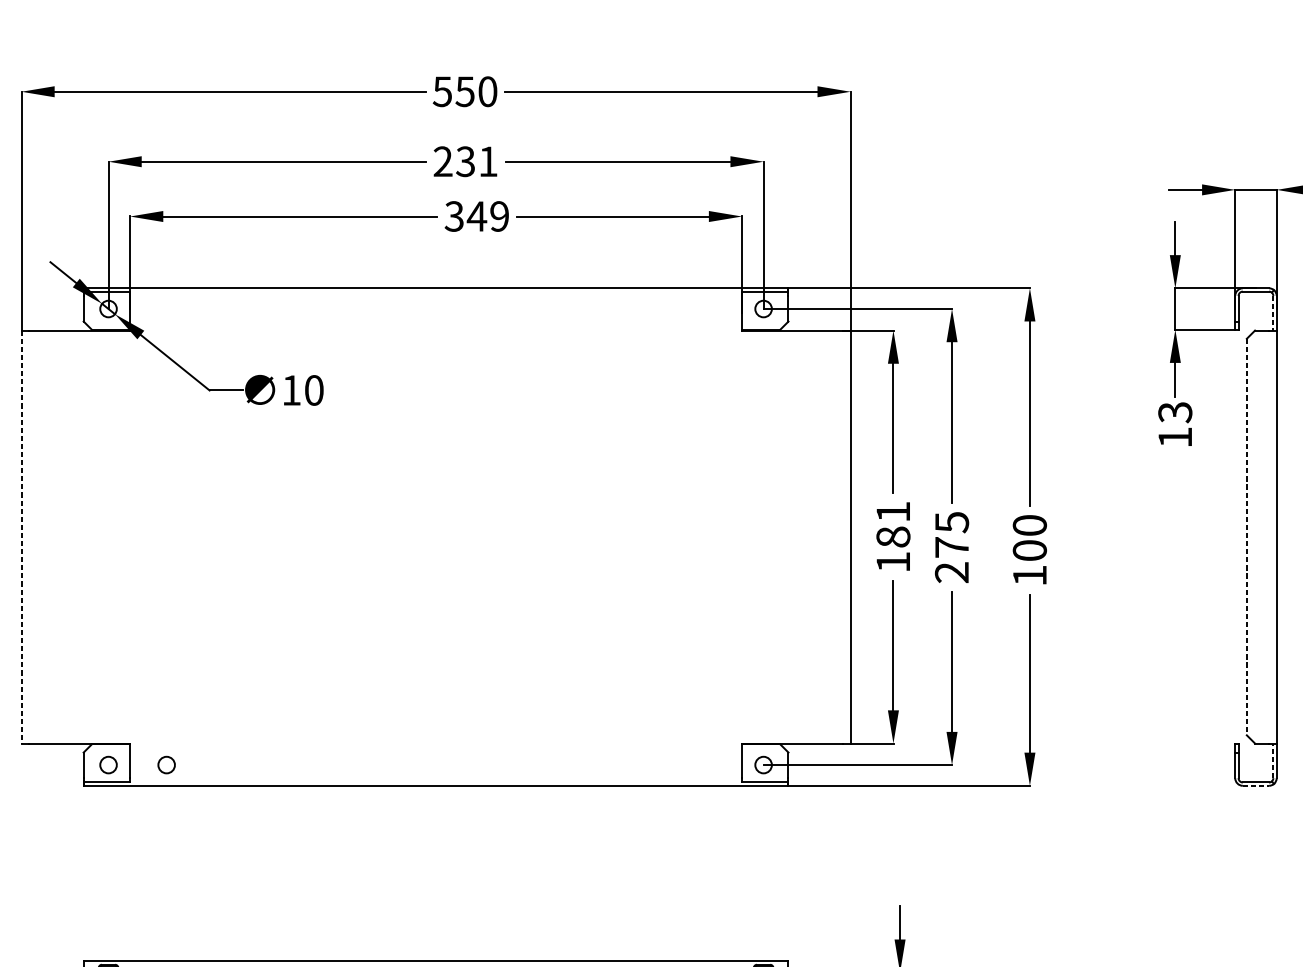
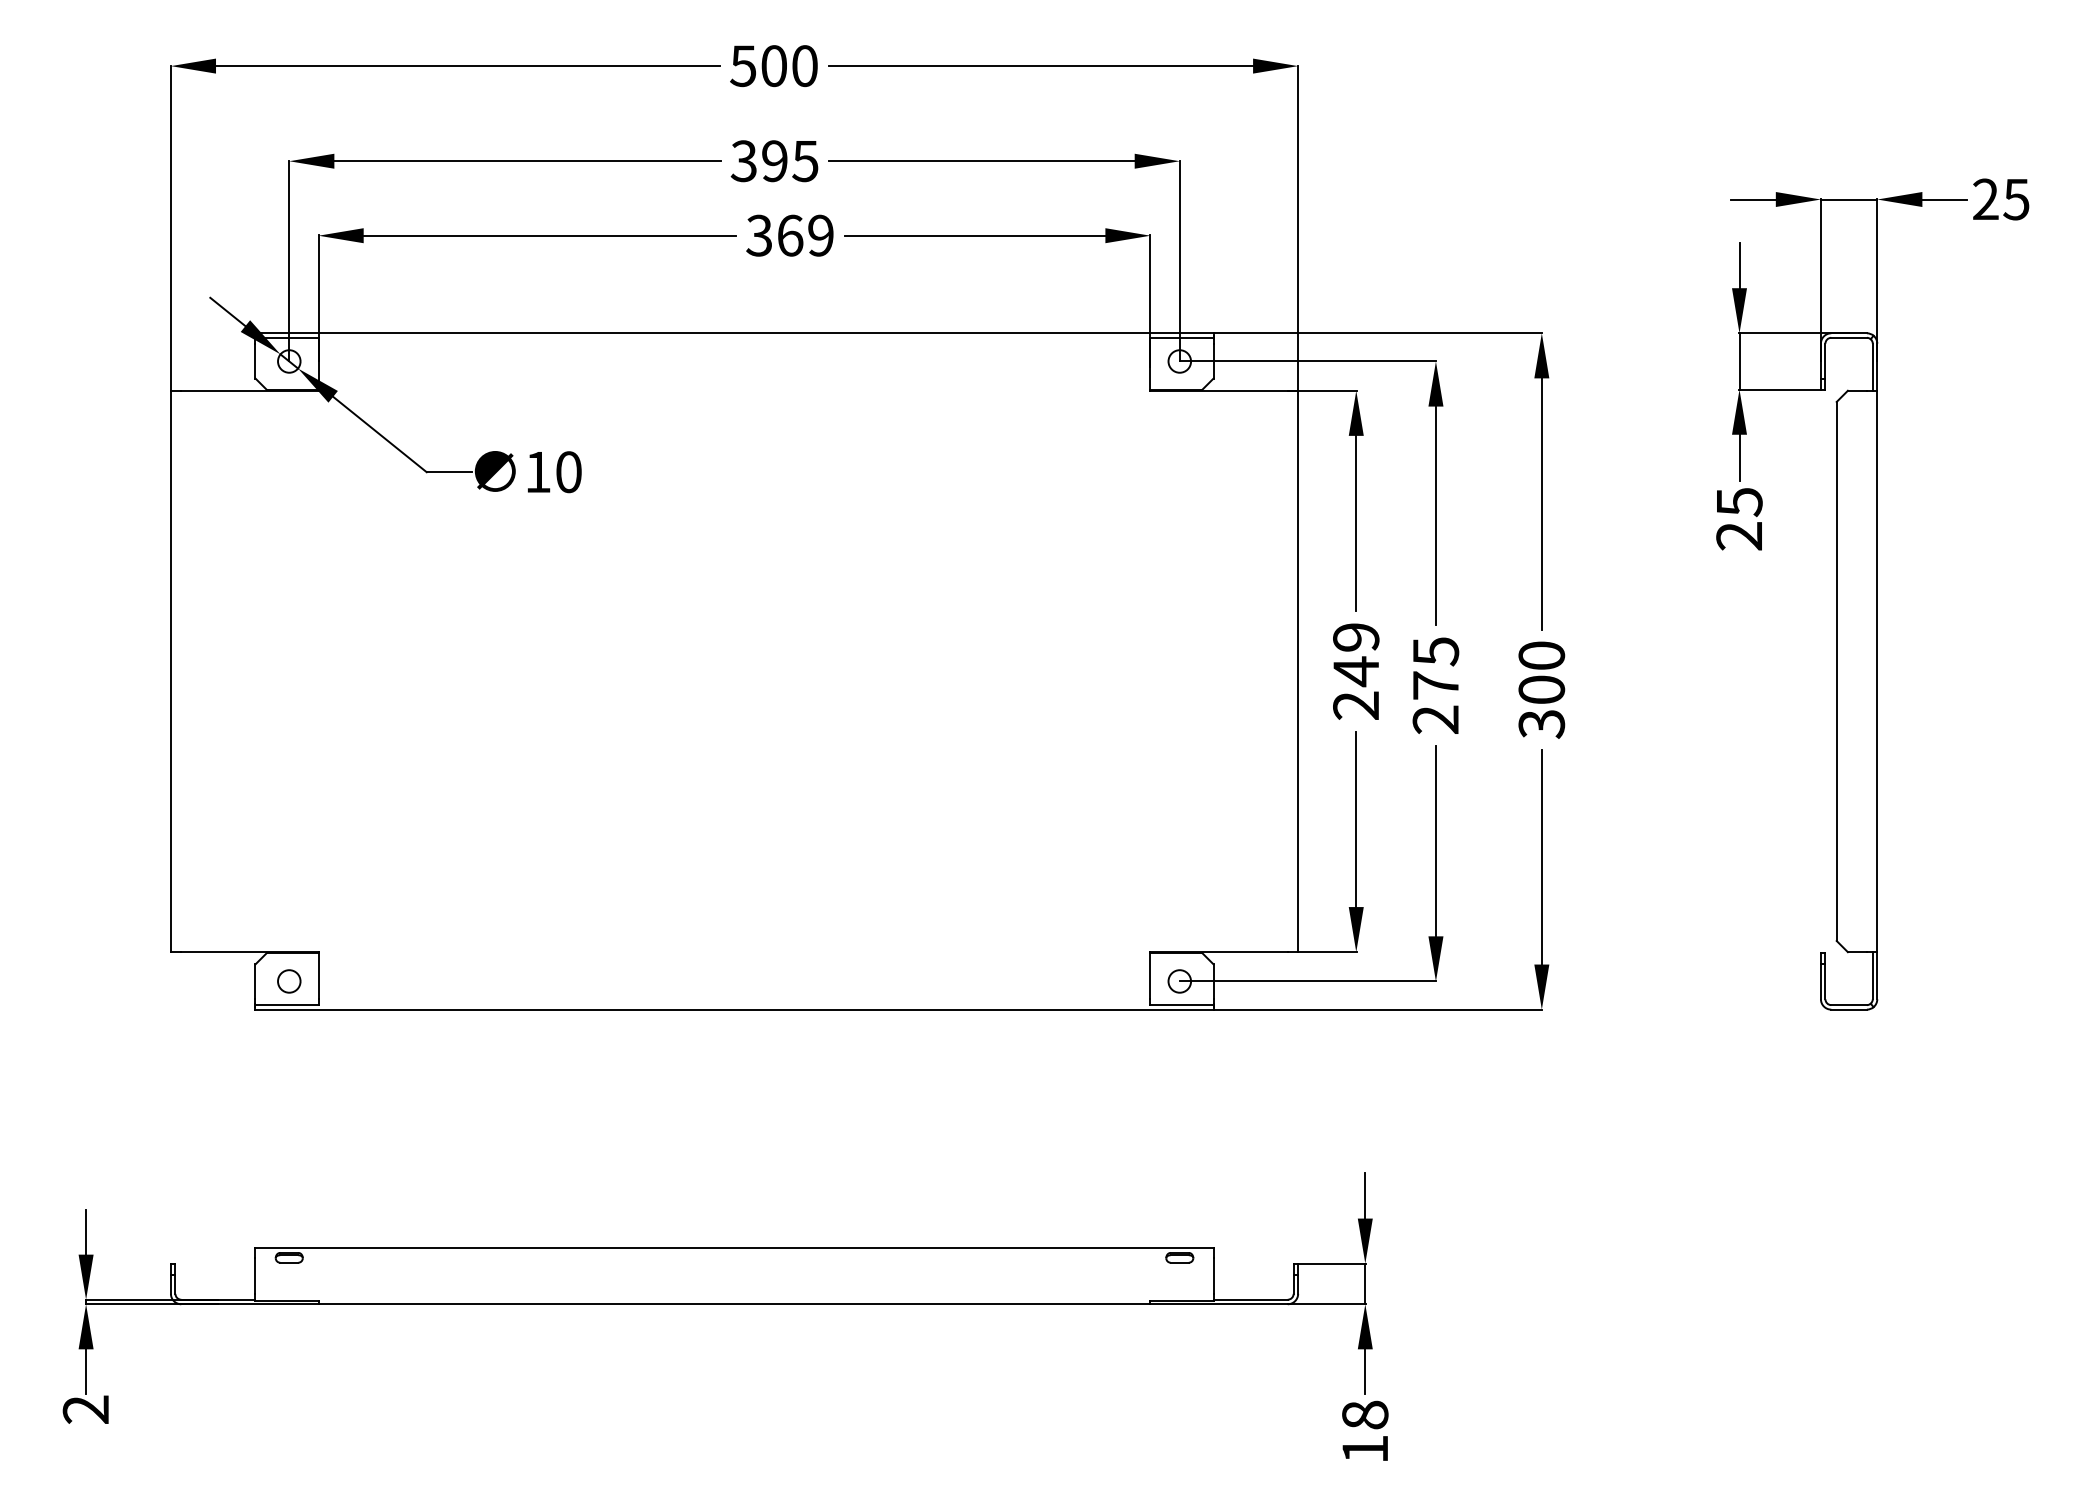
text: (464, 91) -> (773, 65), 550 -> 500
text: (465, 161) -> (774, 161), 231 -> 395
text: (477, 216) -> (790, 235), 349 -> 369
line: (1273, 313) -> (1872, 367), dashed -> solid
text: (1175, 425) -> (1739, 519), 13 -> 25
line: (21, 537) -> (170, 671), dashed -> solid
text: (893, 537) -> (1356, 671), 181 -> 249
line: (1246, 537) -> (1836, 671), dashed -> solid
text: (1029, 576) -> (1541, 724), 100 -> 300
line: (1273, 760) -> (1872, 975), dashed -> solid
circle: (166, 765) -> (368, 981), removed
line: (1256, 785) -> (1849, 1009), dashed -> solid

